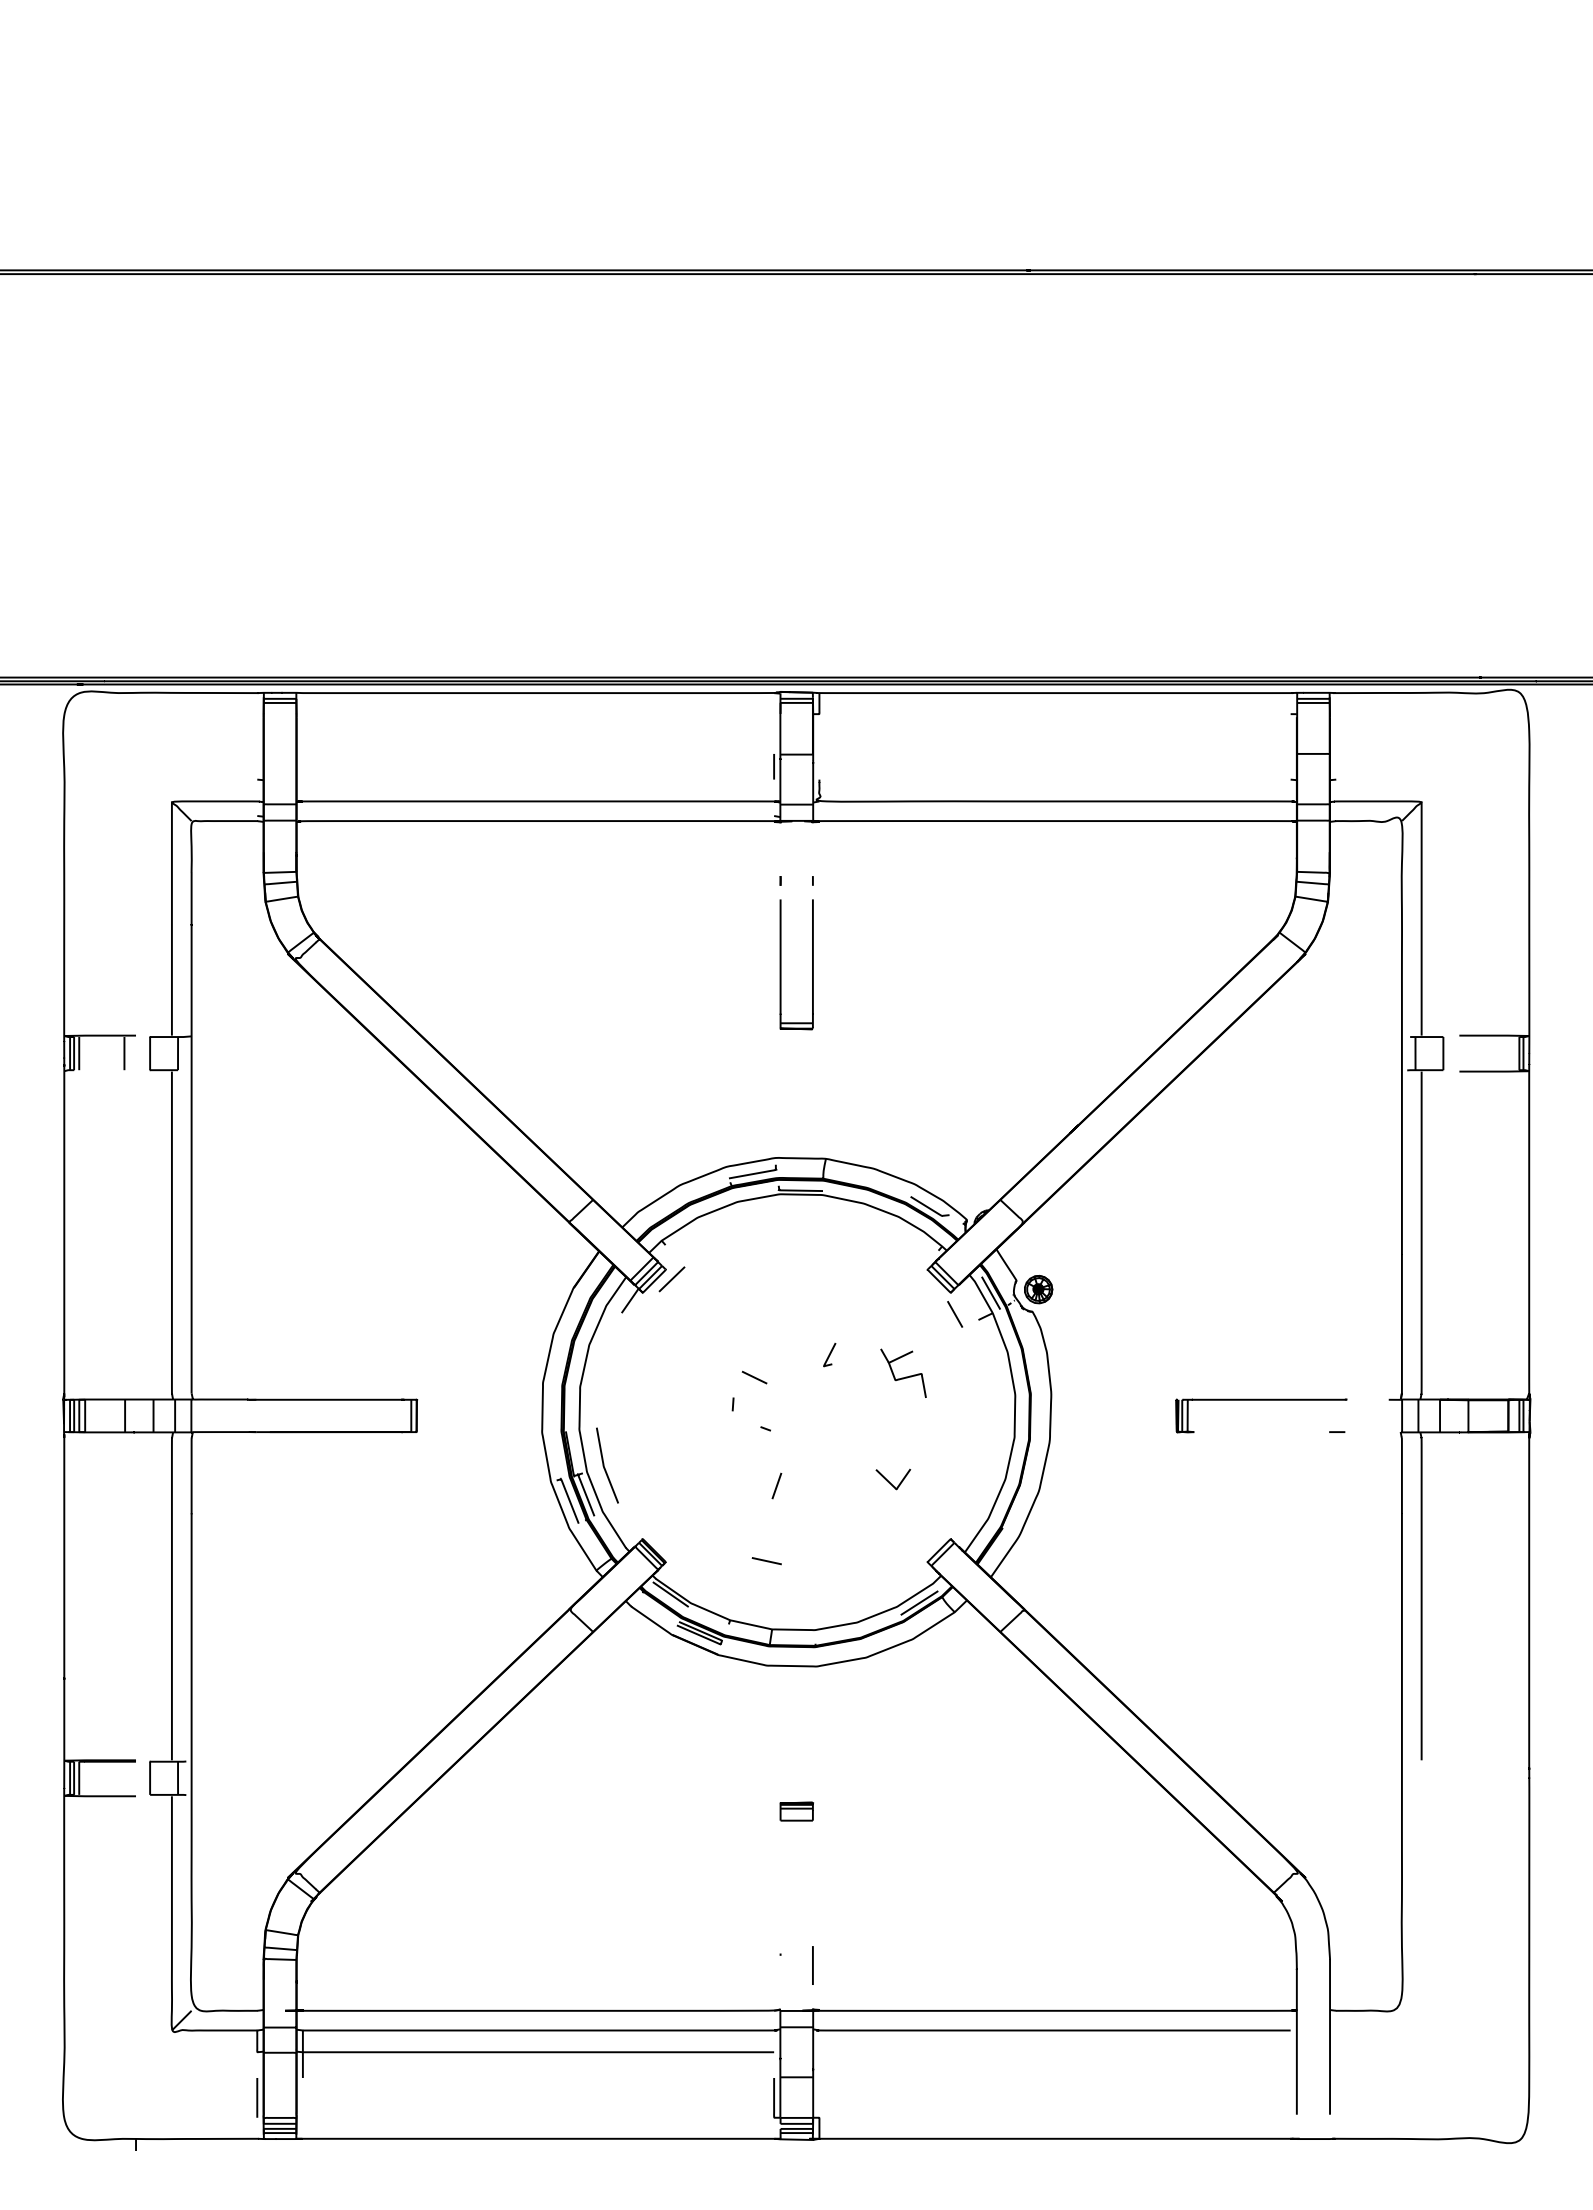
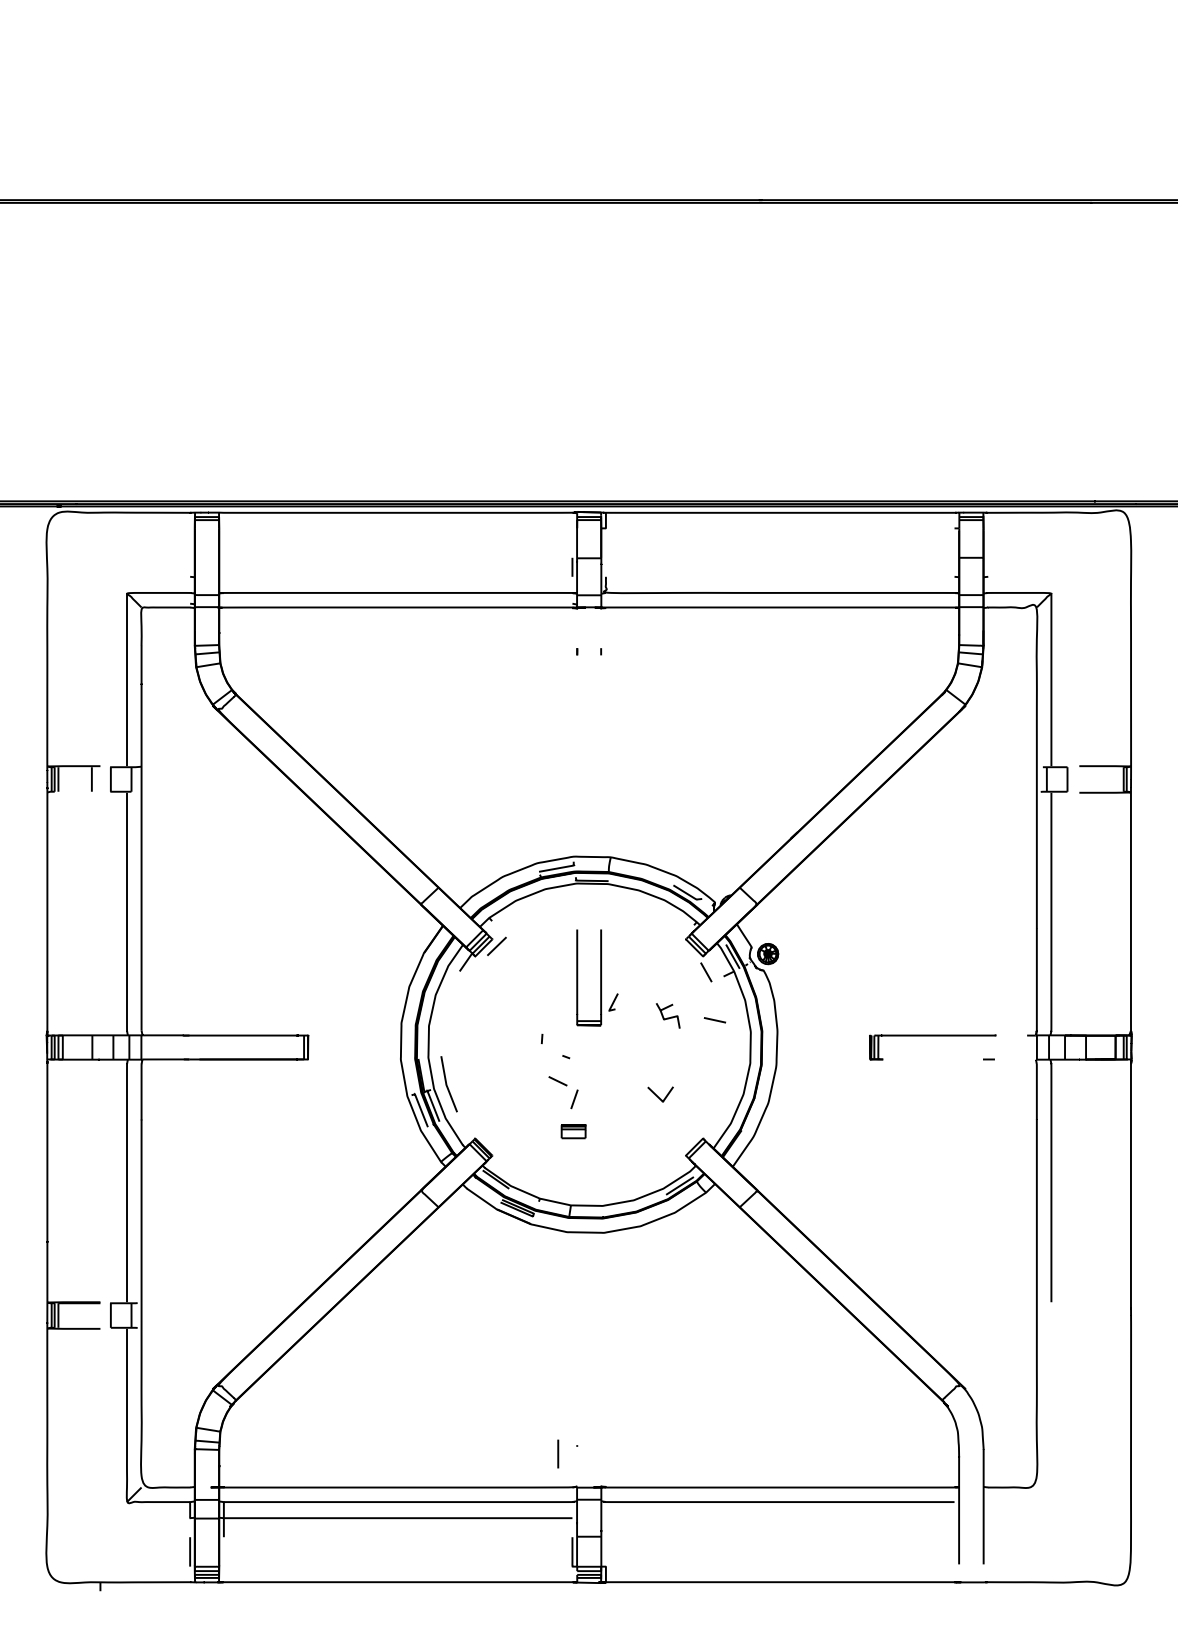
part: (781, 964) -> (577, 977), moved
part: (903, 1372) -> (668, 1015), size x0.7
line: (754, 1377) -> (557, 1081), moved
line: (766, 1561) -> (714, 1020), moved
part: (796, 1811) -> (573, 1131), moved
line: (812, 1965) -> (557, 1454), moved

